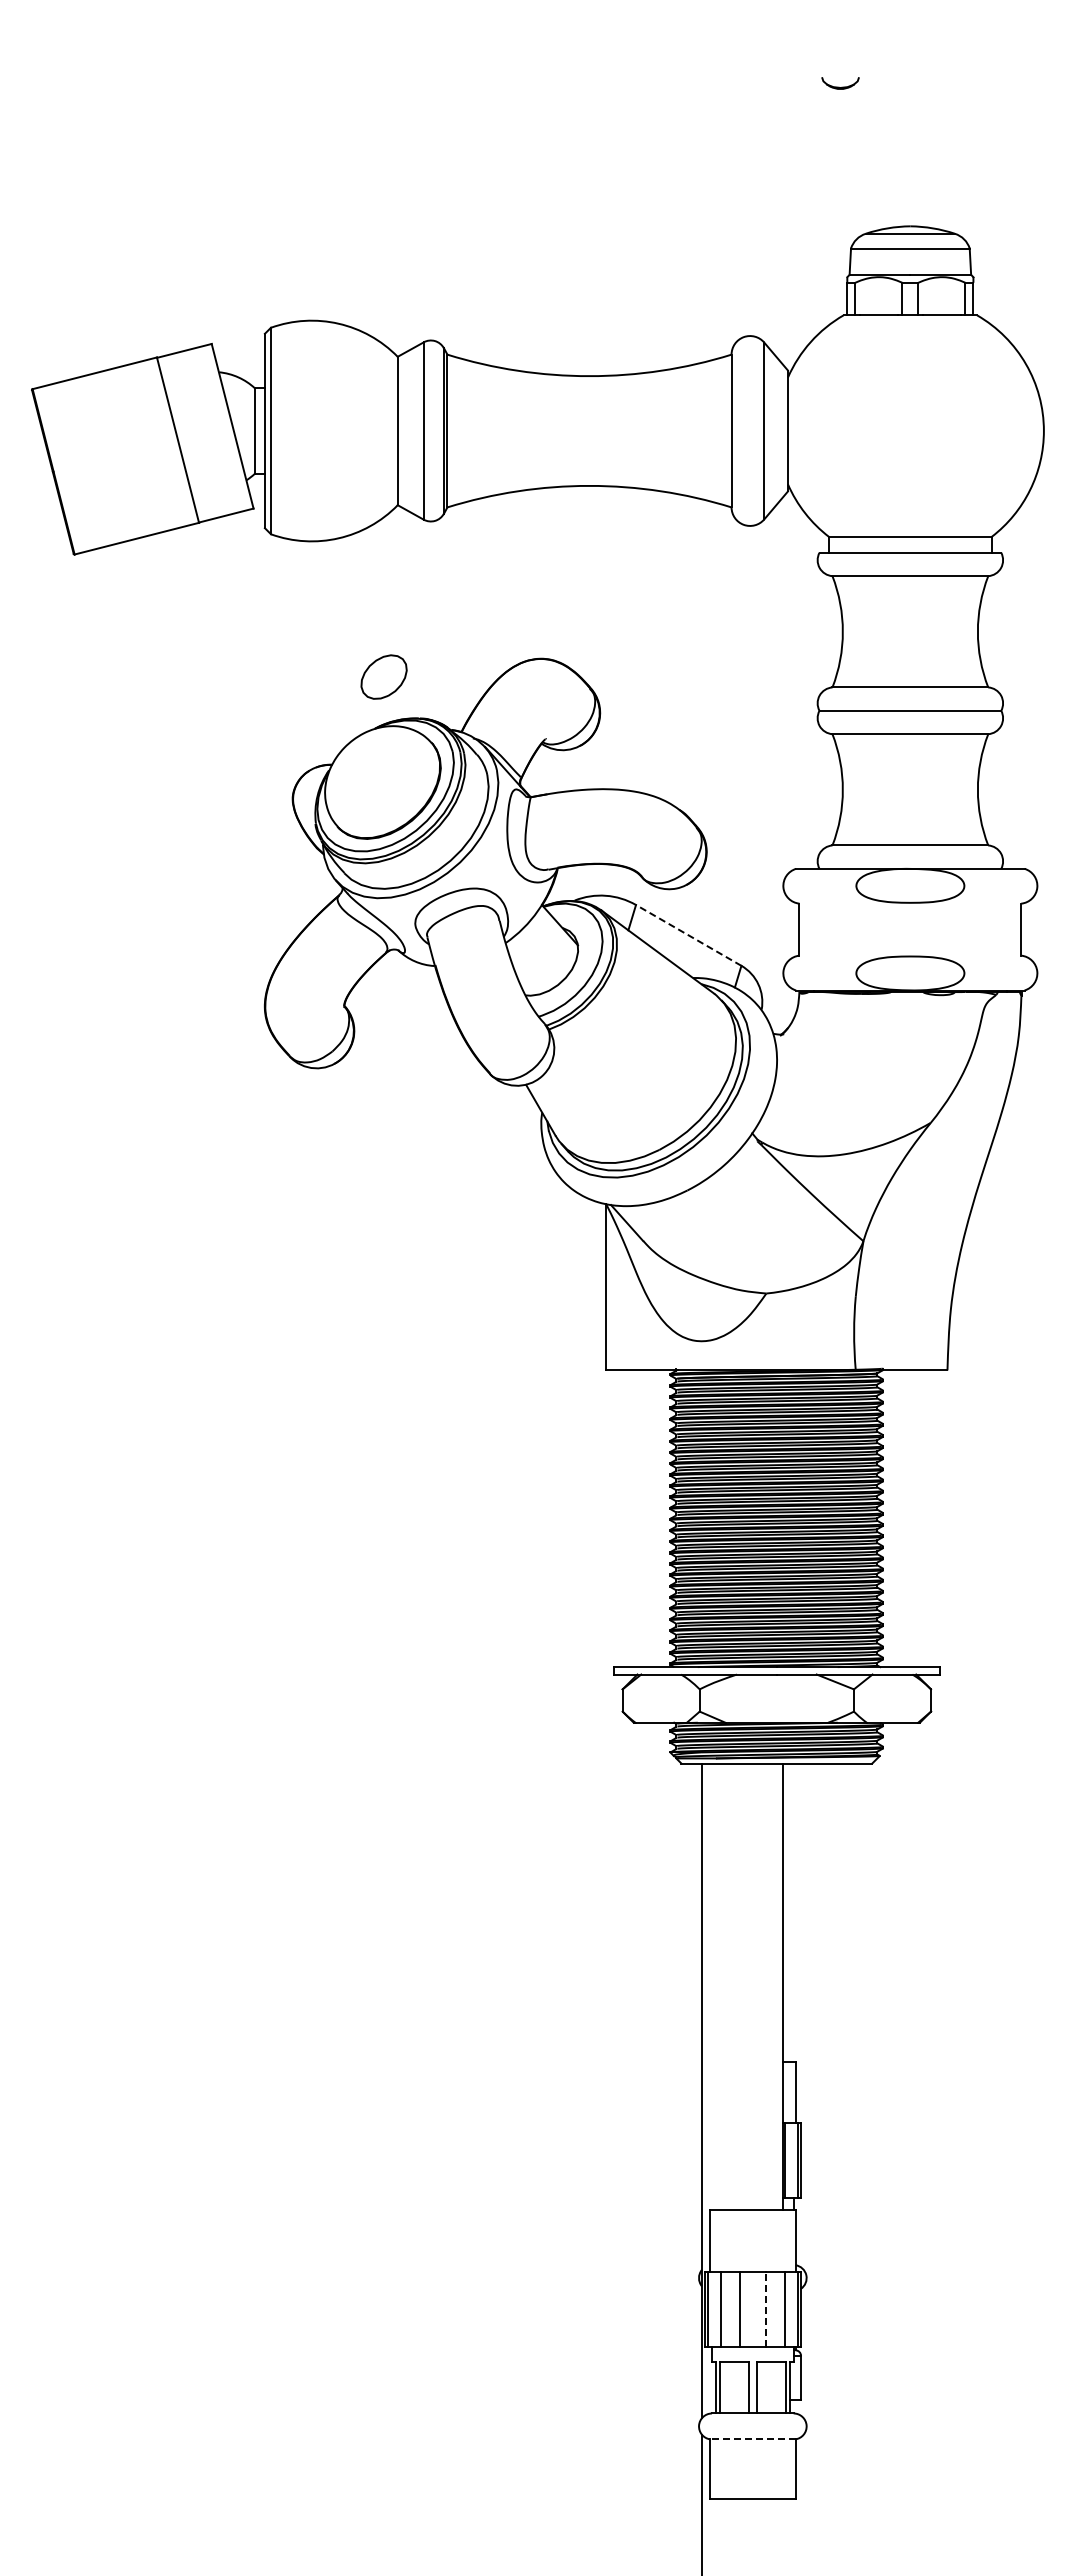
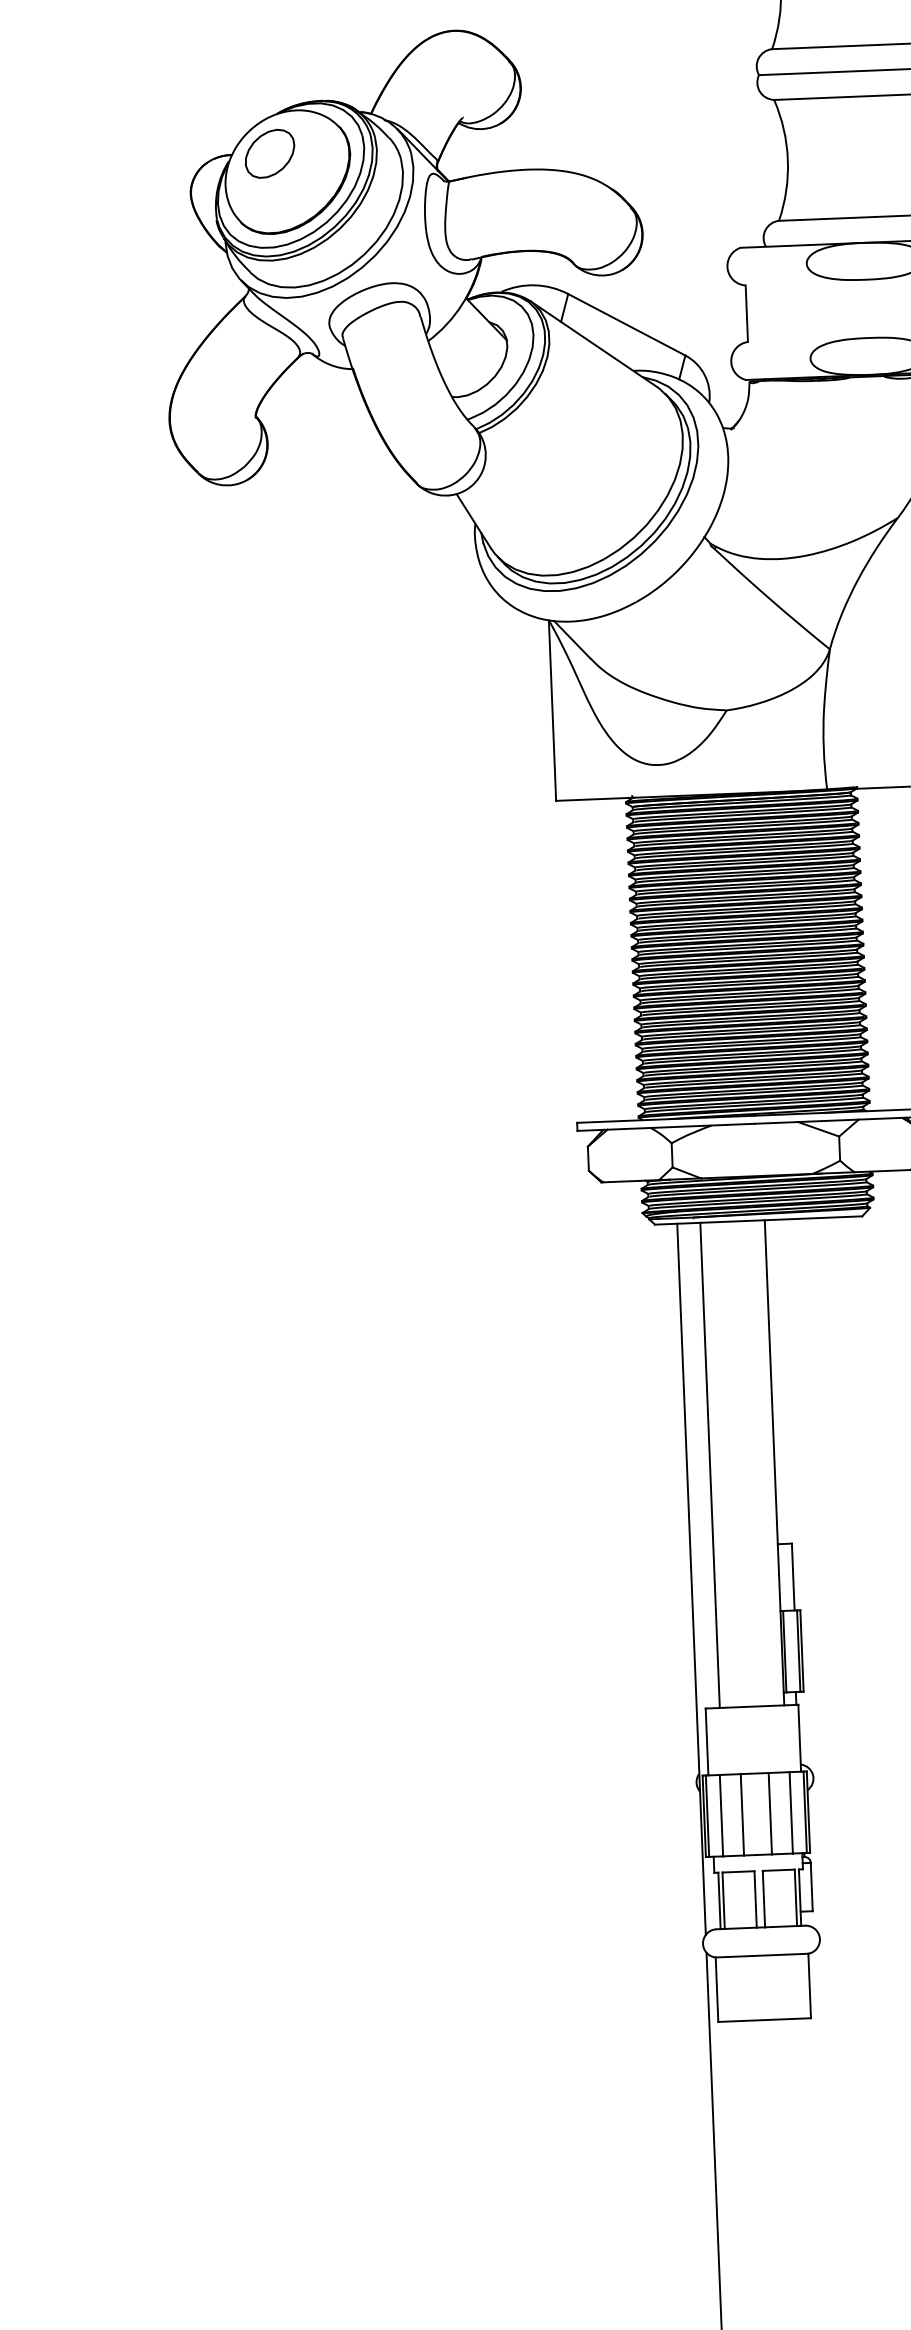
part: (383, 676) -> (269, 153), moved
line: (688, 935) -> (626, 324), dashed -> solid
line: (723, 1986) -> (710, 1464), added
line: (765, 2308) -> (770, 1812), dashed -> solid
line: (752, 2439) -> (761, 1955), dashed -> solid

